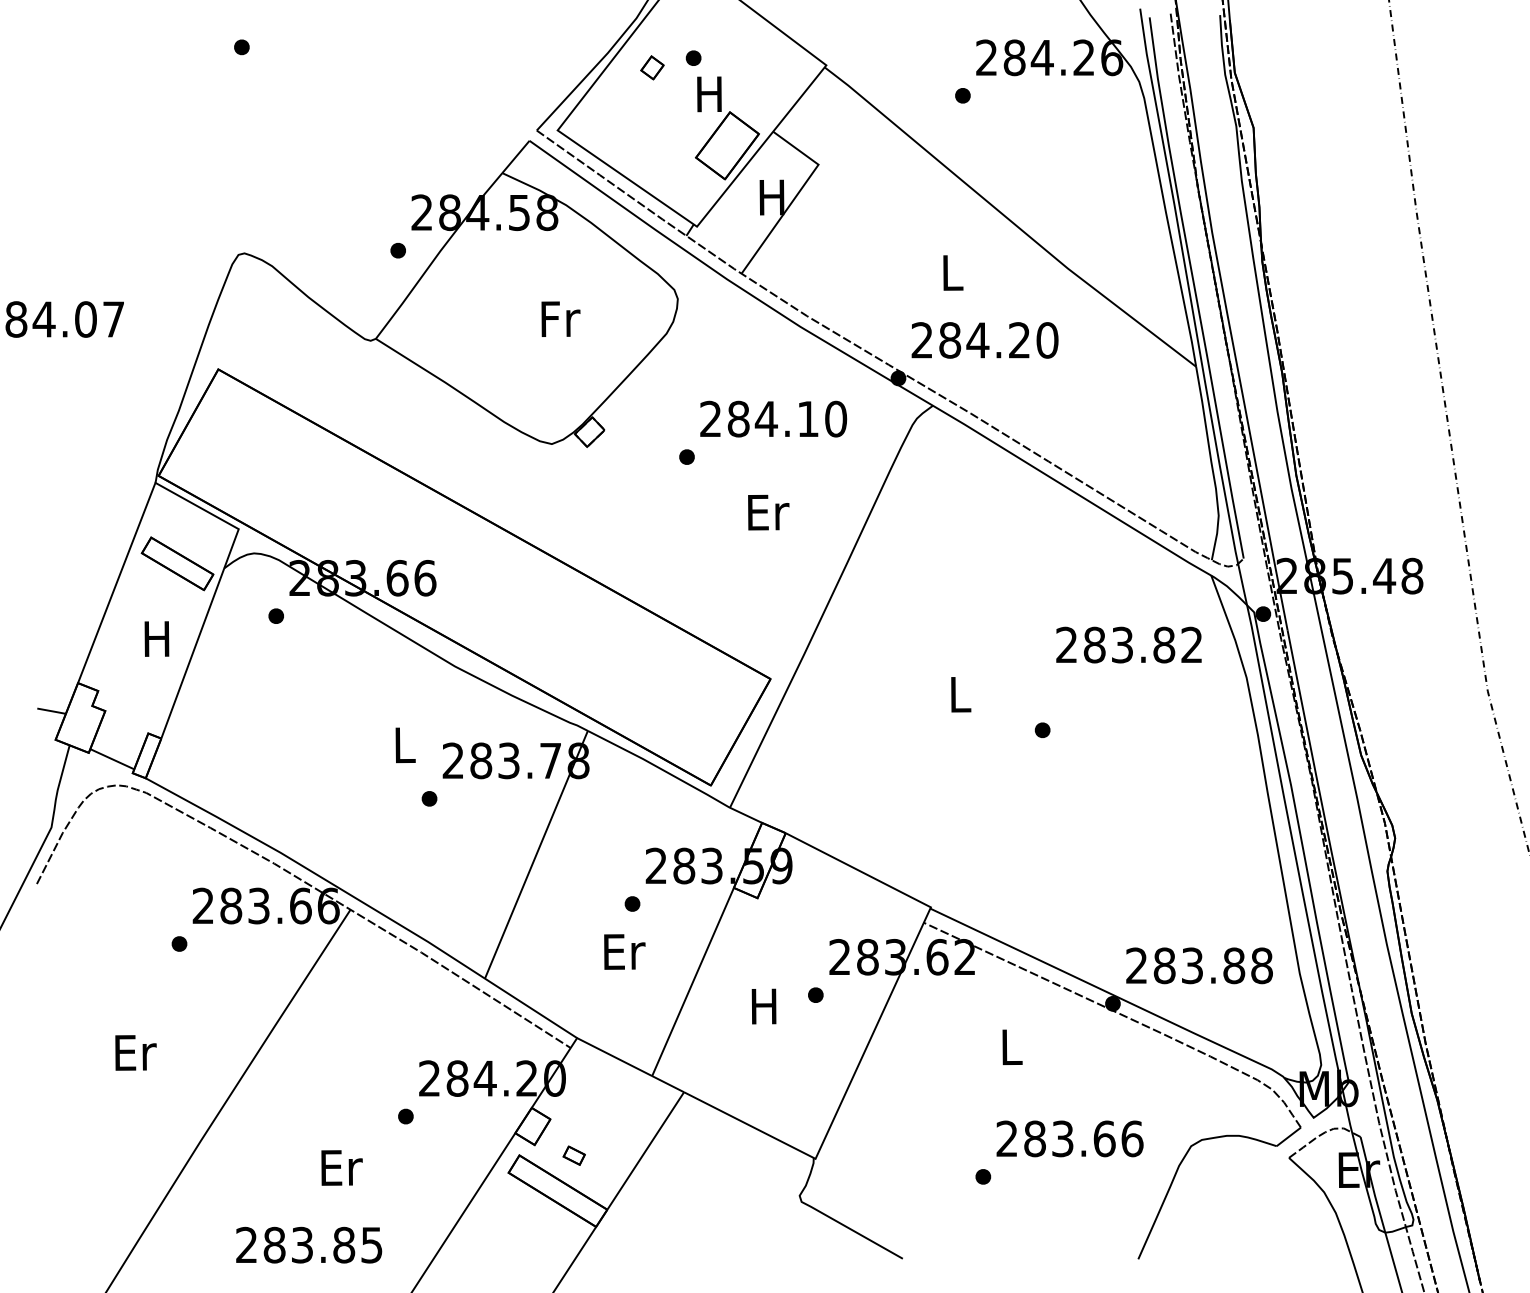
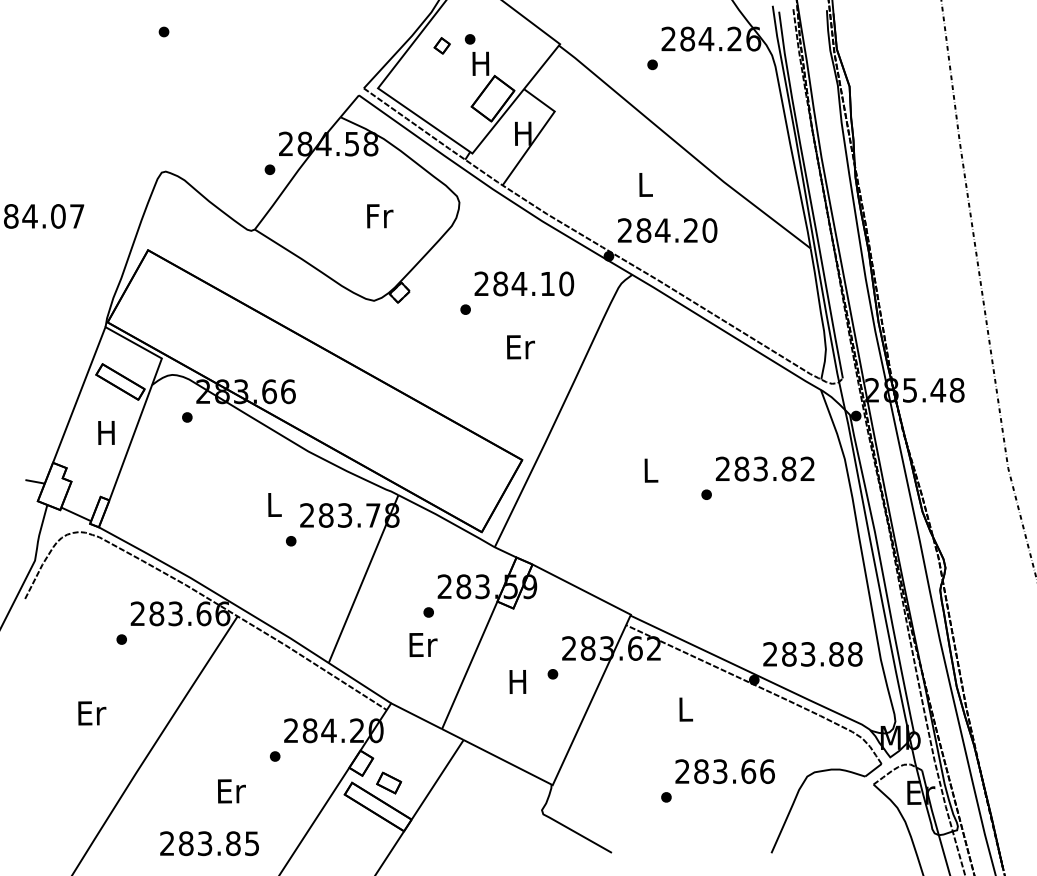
text: (1128, 644) -> (764, 468), moved
part: (574, 1154) -> (389, 782), size x1.67

